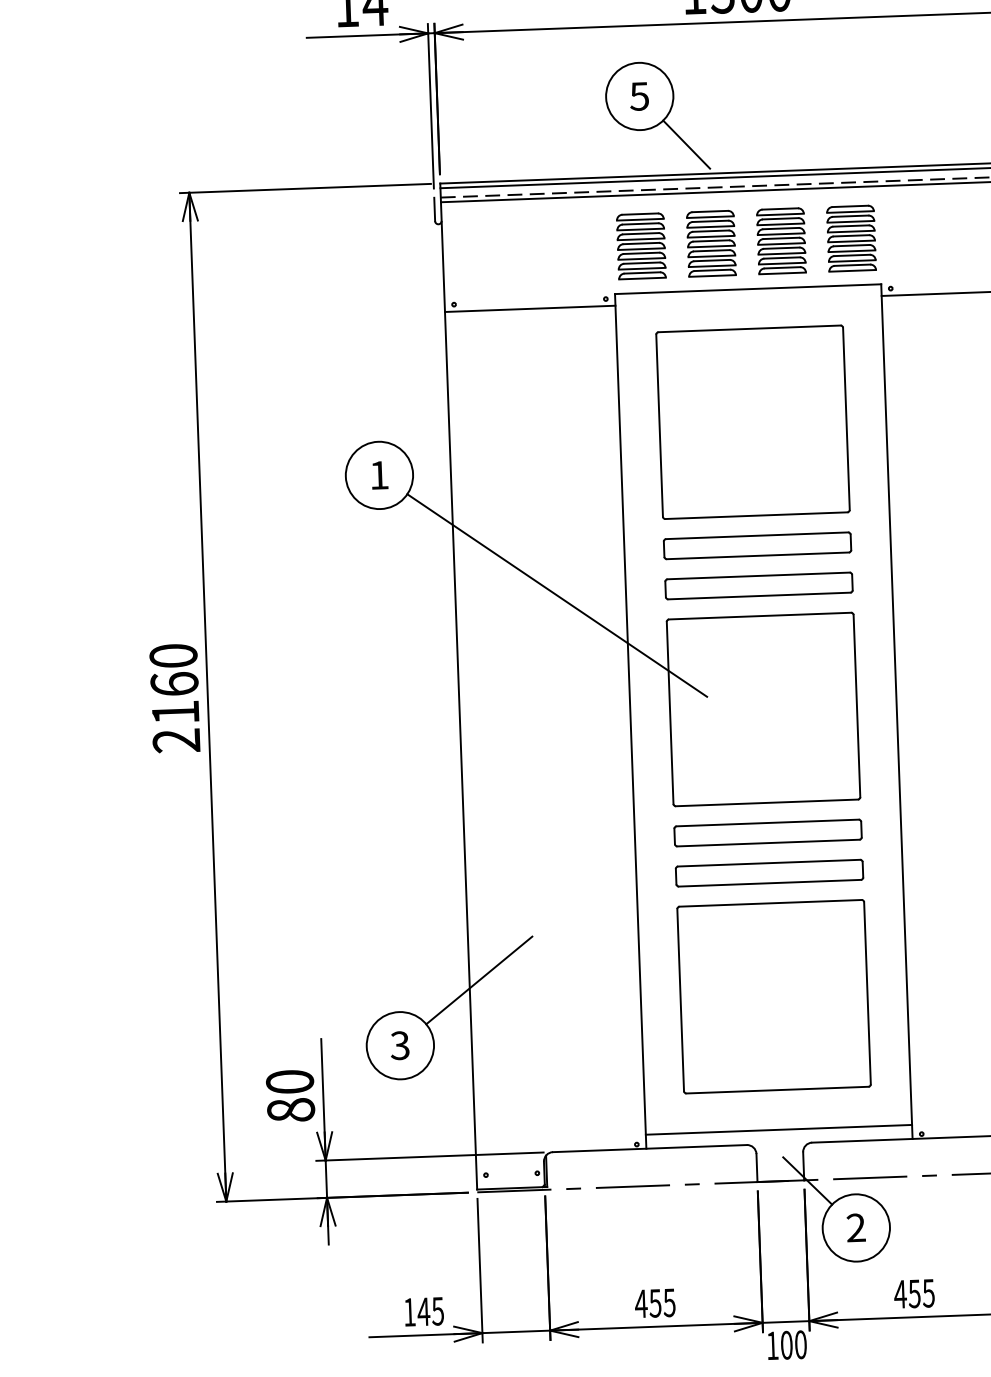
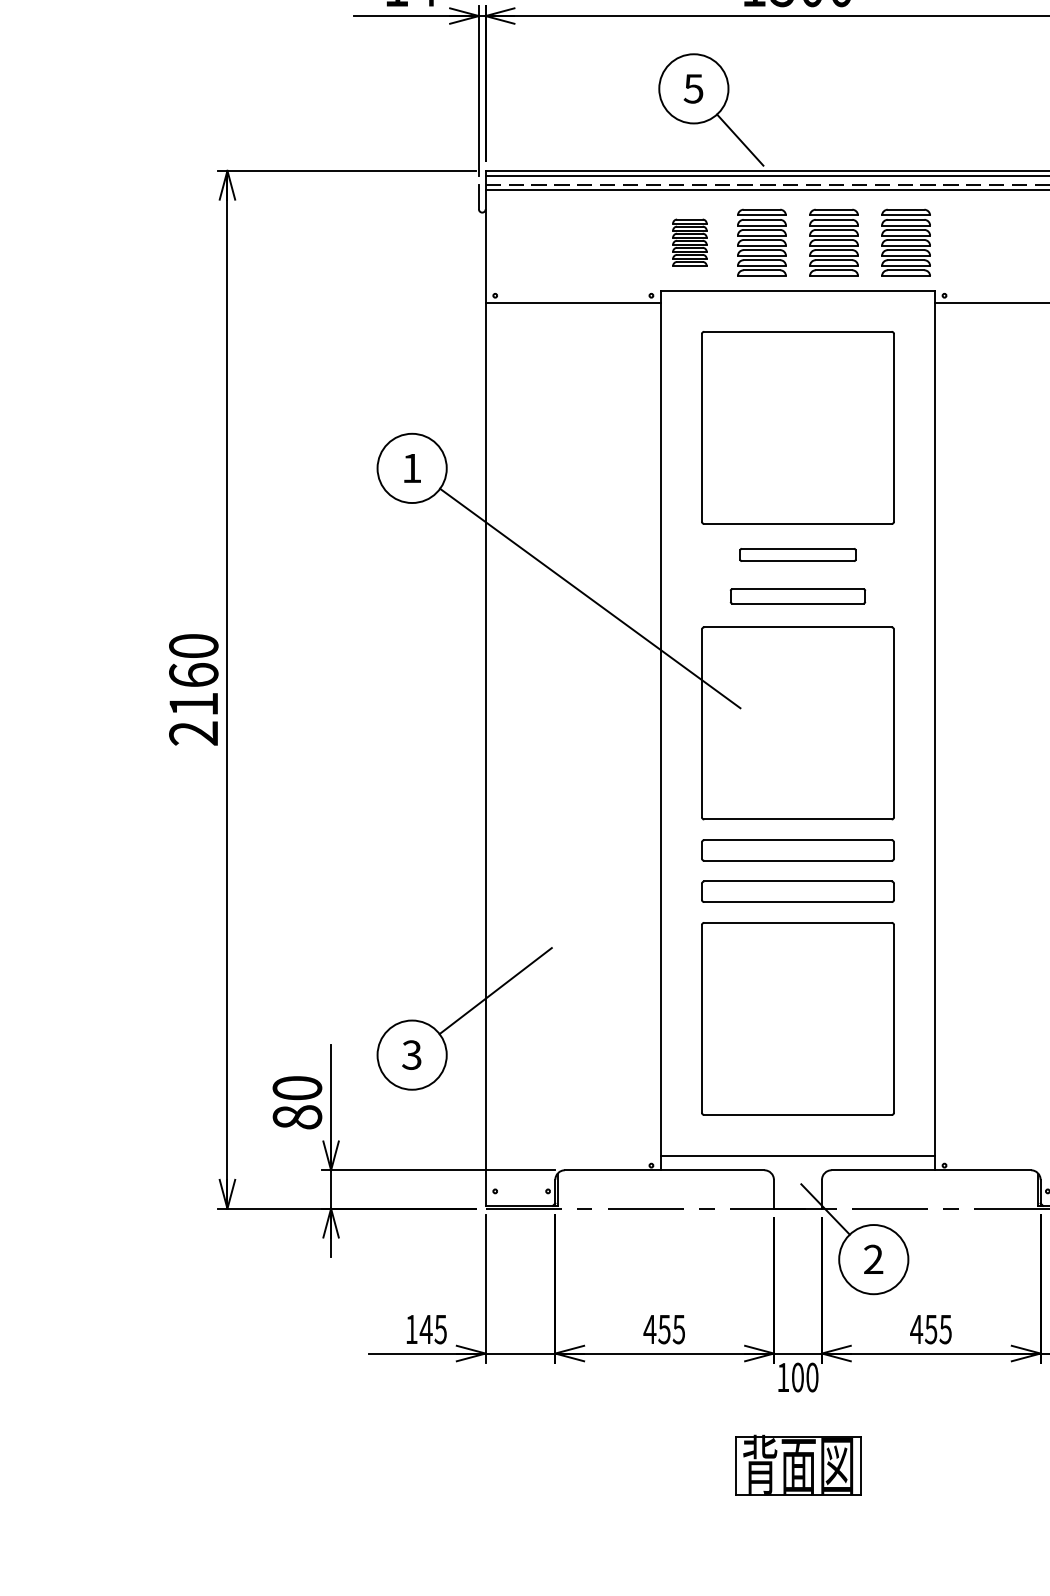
part: (640, 245) -> (689, 242), size x0.7
part: (757, 545) -> (797, 554), size x0.6
part: (758, 586) -> (797, 596), size x0.7

